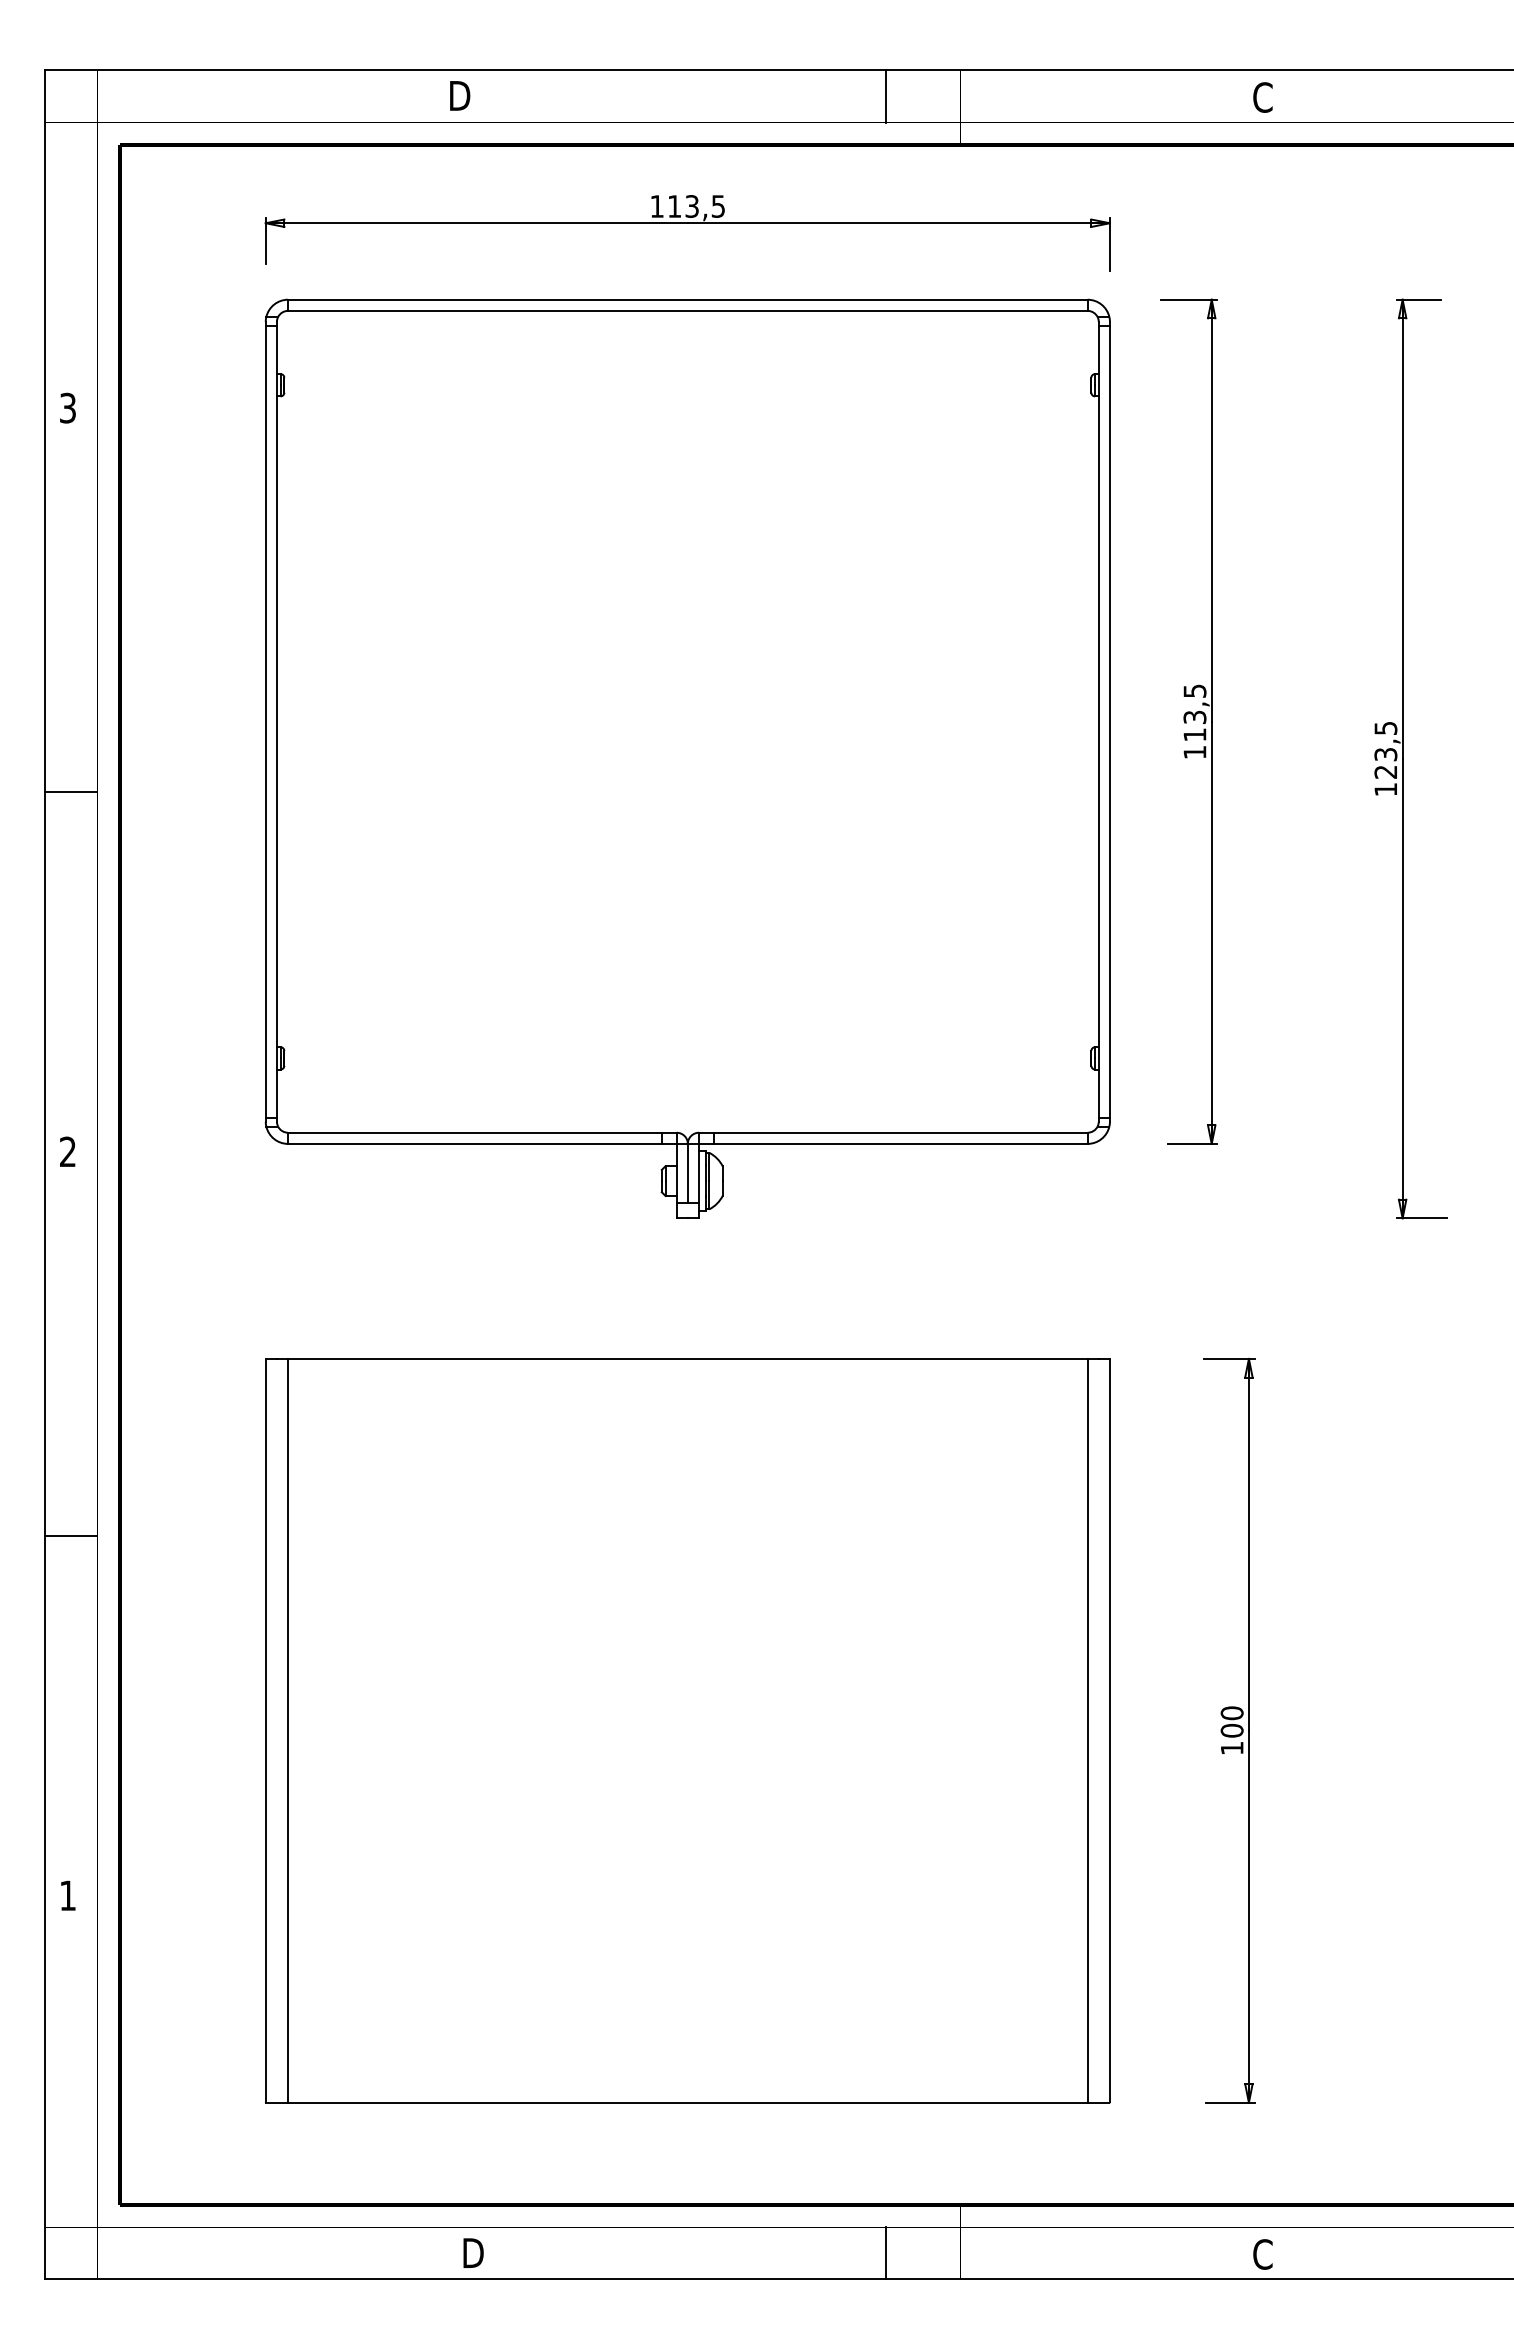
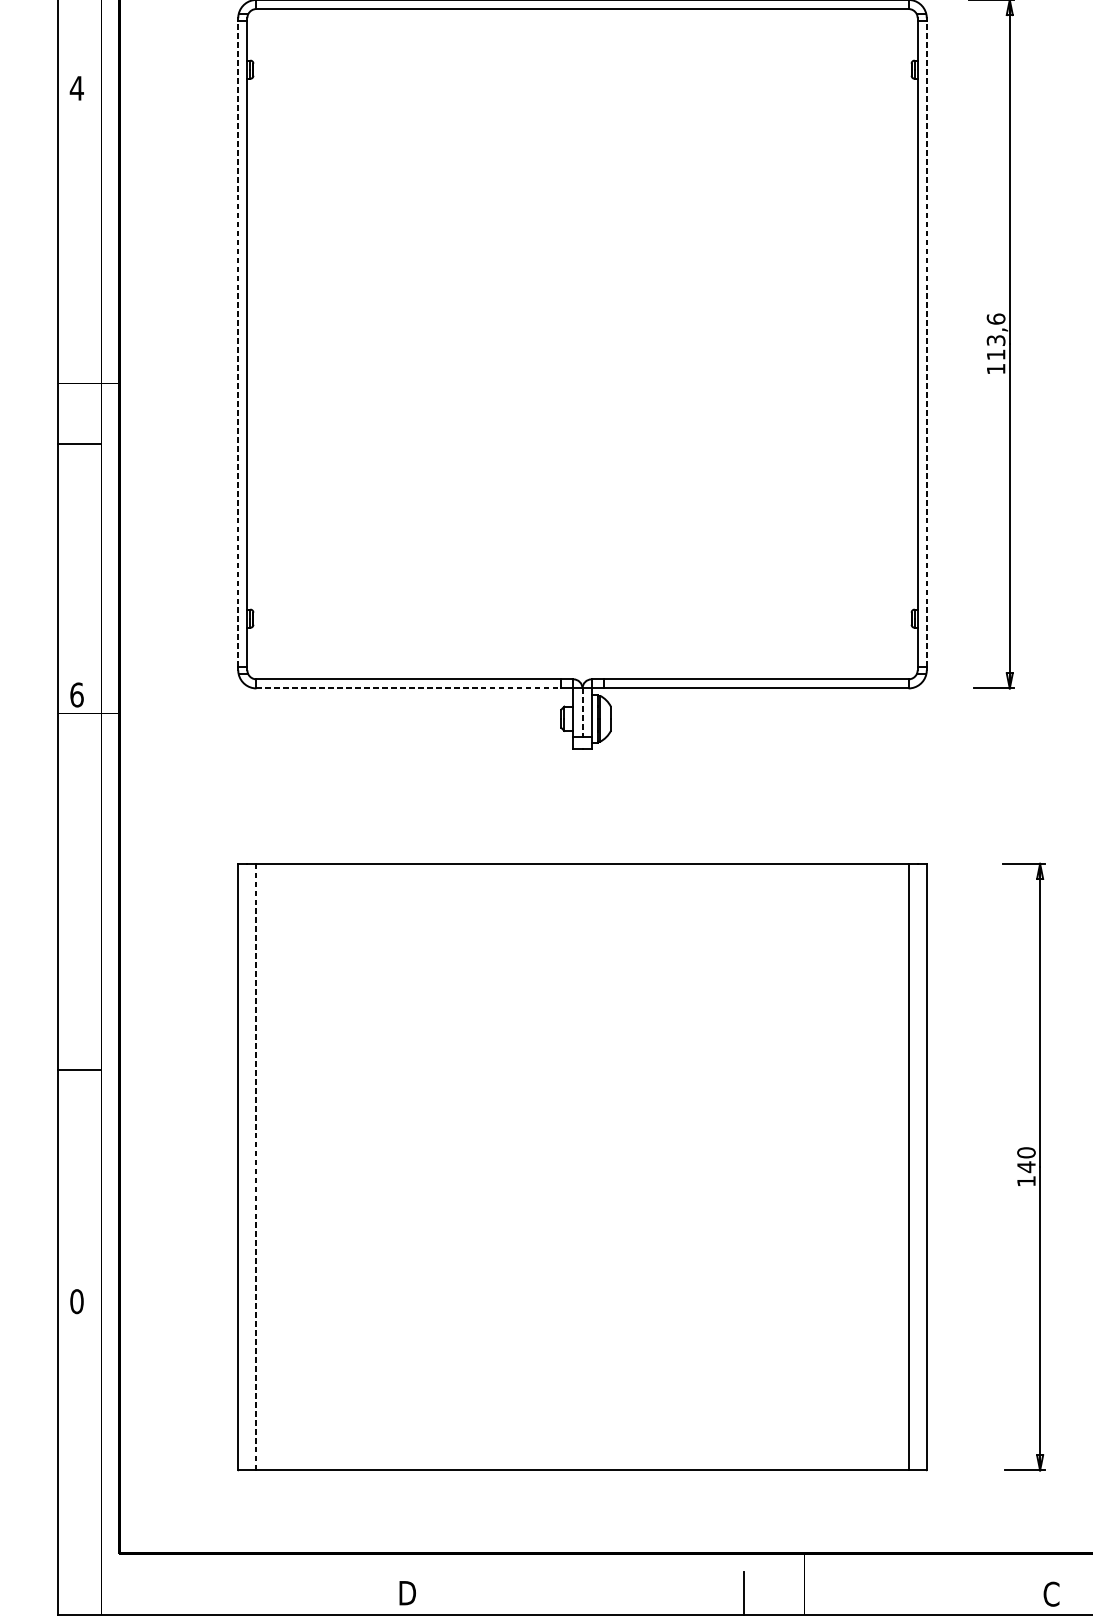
text: (67, 407) -> (76, 87), 3 -> 4
text: (1194, 690) -> (995, 318), 113,5 -> 113,6
line: (265, 721) -> (238, 343), solid -> dashed
line: (1109, 721) -> (926, 343), solid -> dashed
line: (71, 792) -> (79, 444), moved
line: (474, 1143) -> (408, 688), solid -> dashed
text: (67, 1151) -> (76, 694), 2 -> 6
line: (687, 1173) -> (582, 712), solid -> dashed
line: (71, 1535) -> (79, 1069), moved
line: (288, 1730) -> (256, 1166), solid -> dashed
text: (1231, 1730) -> (1025, 1166), 100 -> 140
text: (67, 1895) -> (76, 1301), 1 -> 0

